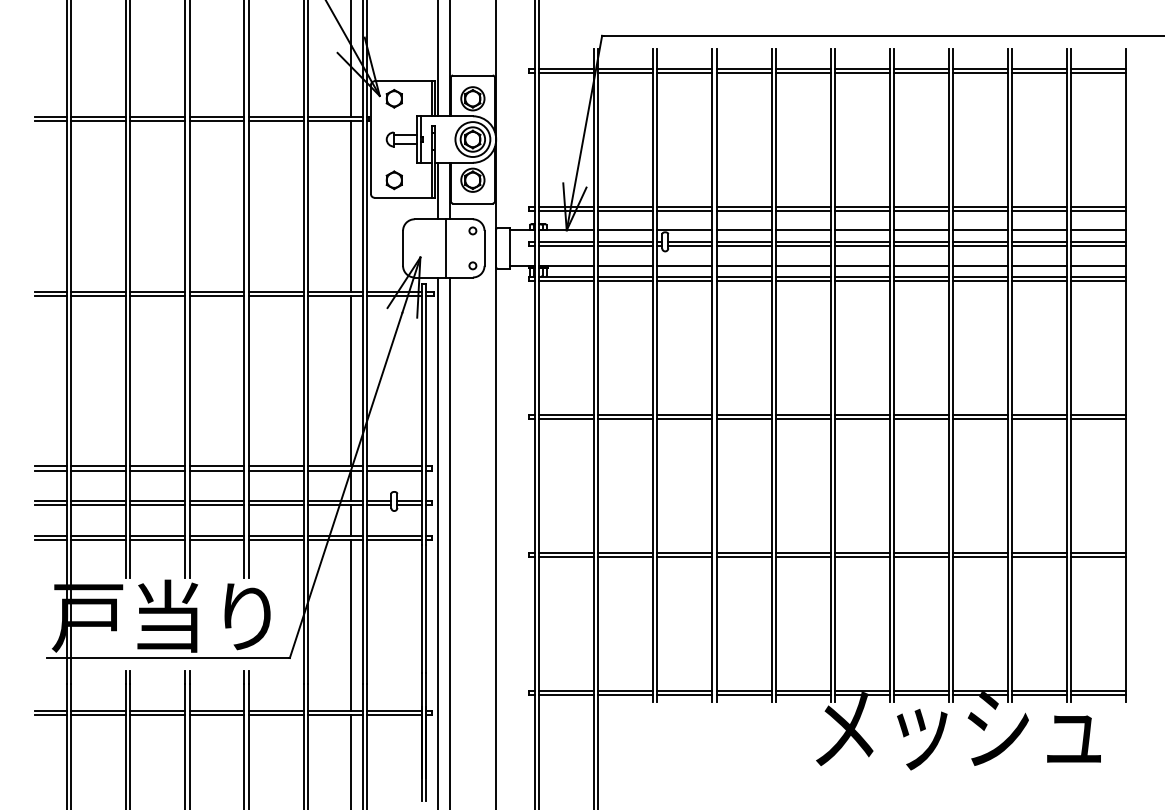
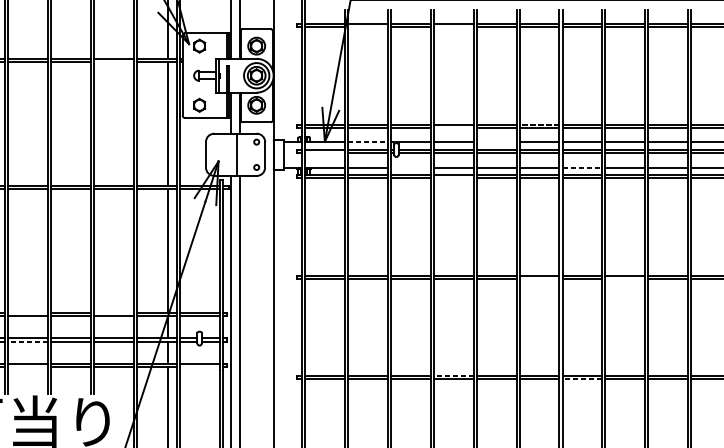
line: (625, 72) -> (367, 27), removed
line: (743, 72) -> (453, 27), removed
line: (275, 121) -> (113, 62), removed
line: (861, 206) -> (538, 124), solid -> dashed
line: (743, 210) -> (453, 127), removed
line: (626, 230) -> (368, 141), solid -> dashed
line: (802, 230) -> (496, 141), removed
line: (566, 245) -> (324, 152), removed
line: (684, 266) -> (410, 167), removed
line: (921, 266) -> (582, 167), solid -> dashed
line: (743, 280) -> (453, 178), removed
line: (861, 418) -> (538, 278), removed
line: (980, 418) -> (625, 278), removed
line: (157, 466) -> (27, 313), removed
line: (275, 466) -> (113, 313), removed
line: (157, 505) -> (27, 341), solid -> dashed
line: (157, 540) -> (27, 366), removed
line: (393, 540) -> (199, 366), removed
line: (743, 552) -> (453, 375), solid -> dashed
line: (920, 557) -> (581, 379), solid -> dashed

